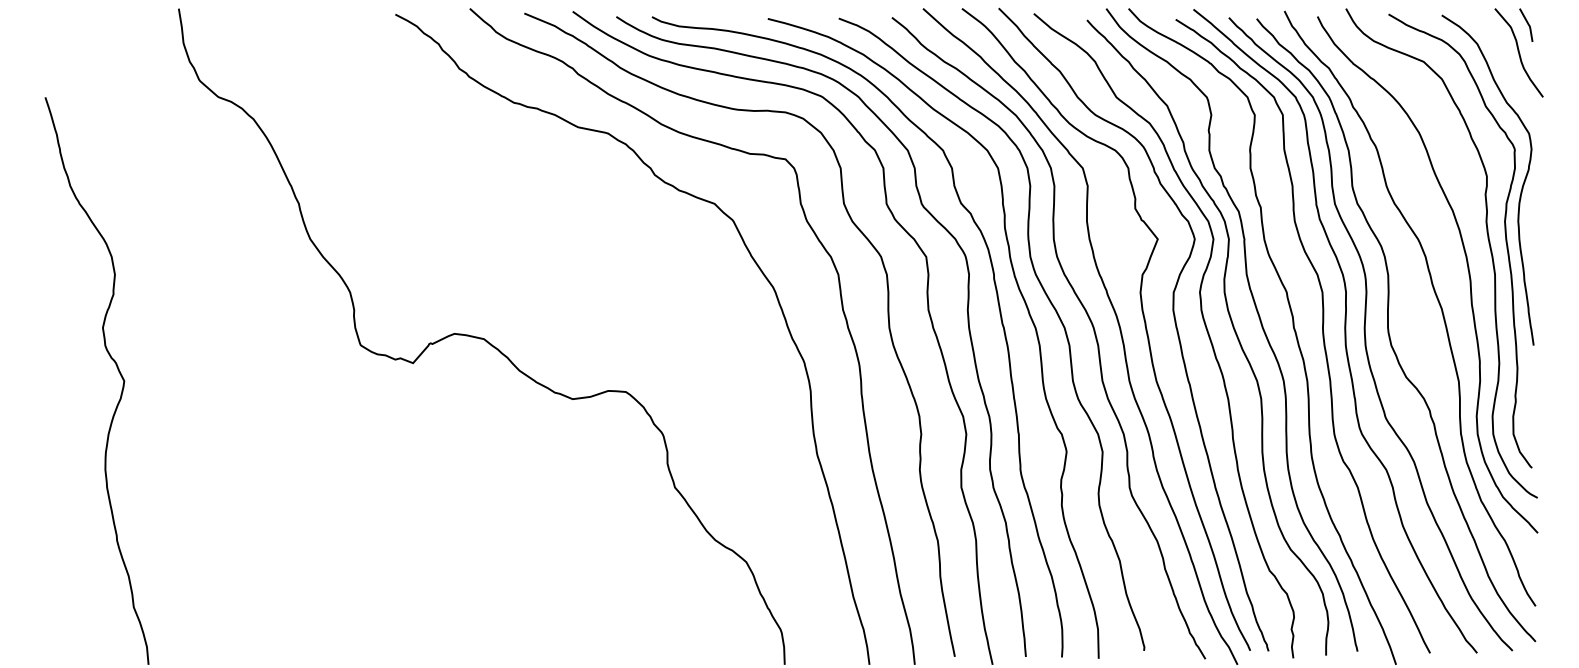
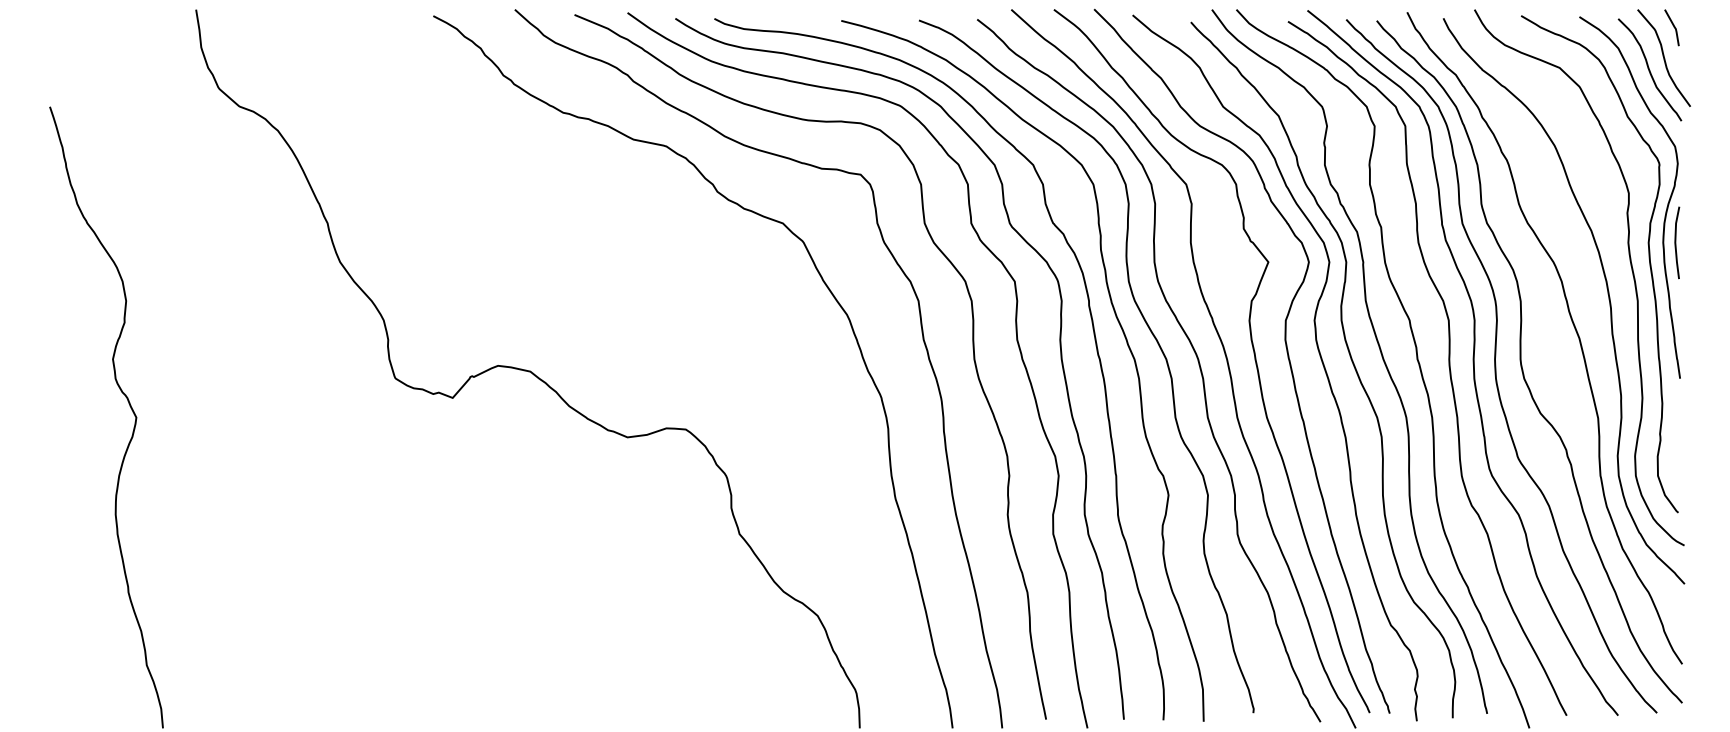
curve: (1505, 63) -> (1649, 69), added
line: (1530, 221) -> (1676, 242), added

